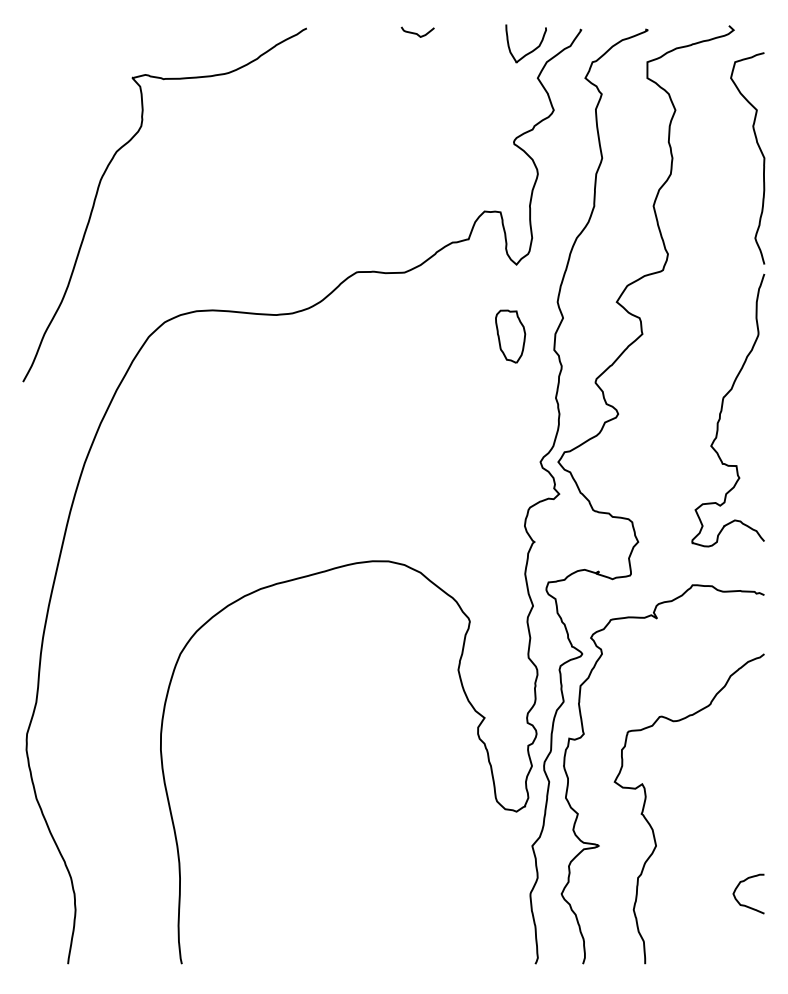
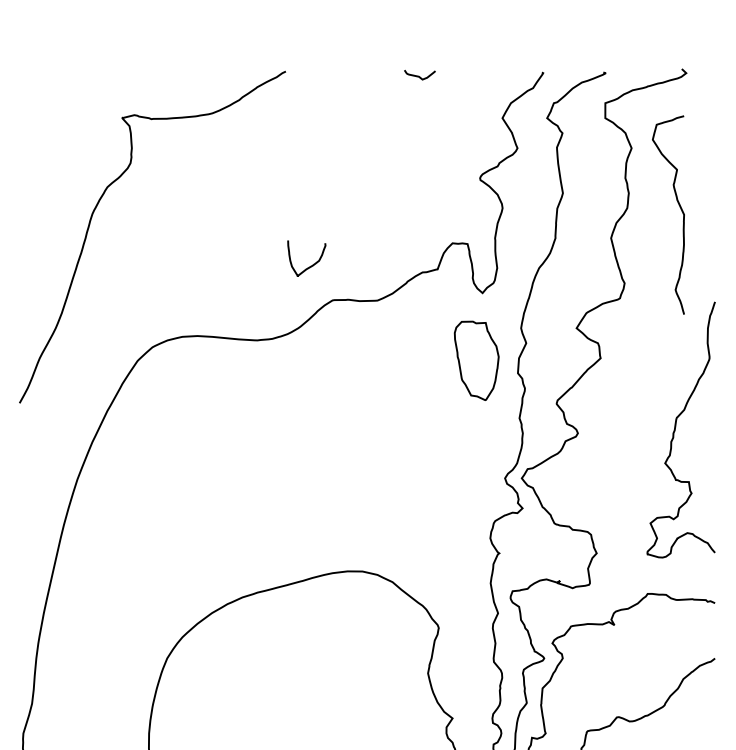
curve: (417, 33) -> (419, 76), moved
curve: (531, 50) -> (311, 264), moved
curve: (760, 152) -> (680, 209), moved
part: (510, 336) -> (476, 360), size x1.6

